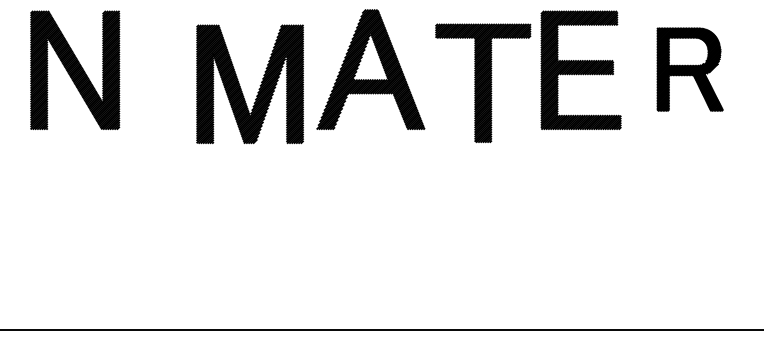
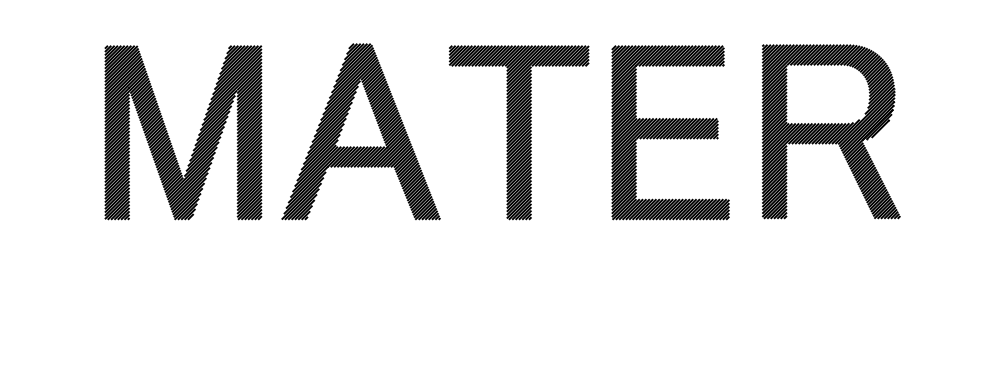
part: (689, 69) -> (830, 131), size x1.43
part: (483, 82) -> (519, 131), moved
part: (240, 84) -> (169, 133), moved

